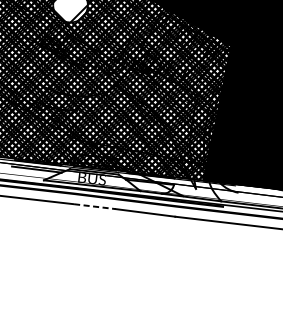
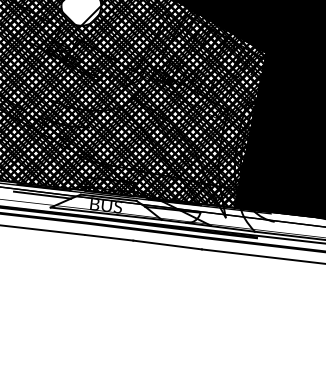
line: (95, 206) -> (109, 237), dashed -> solid

